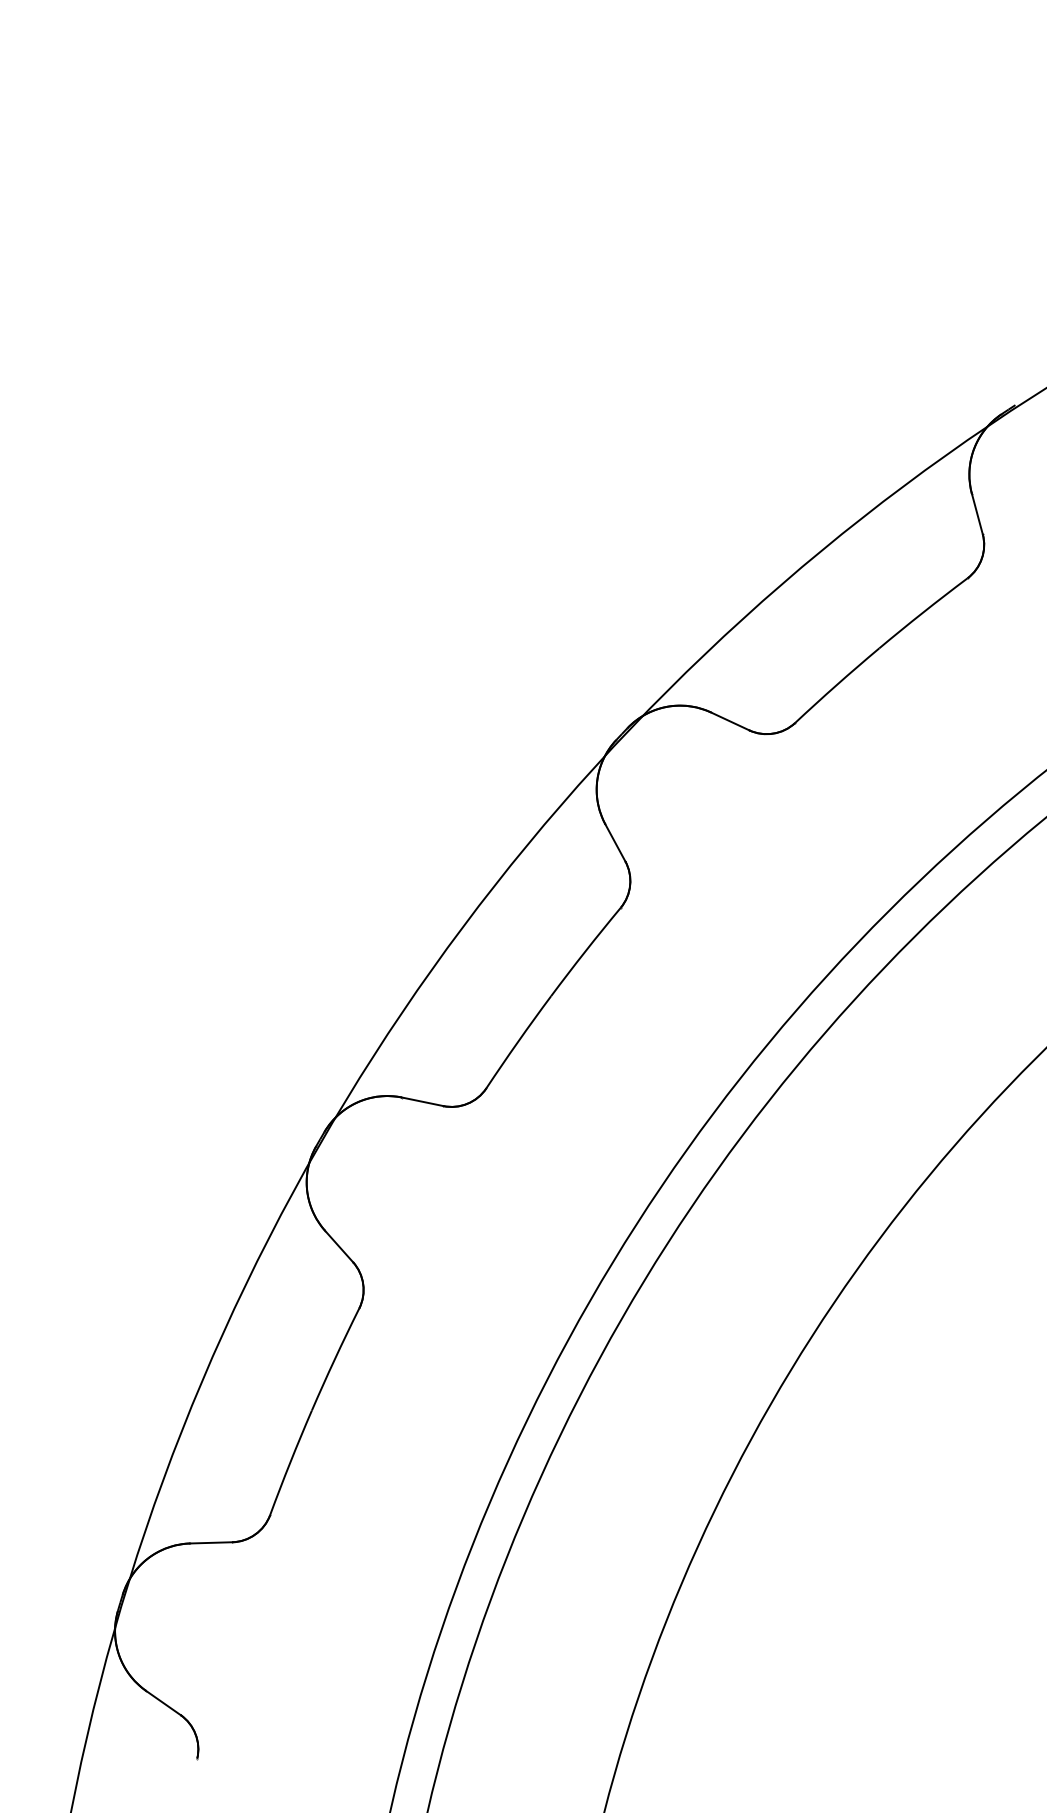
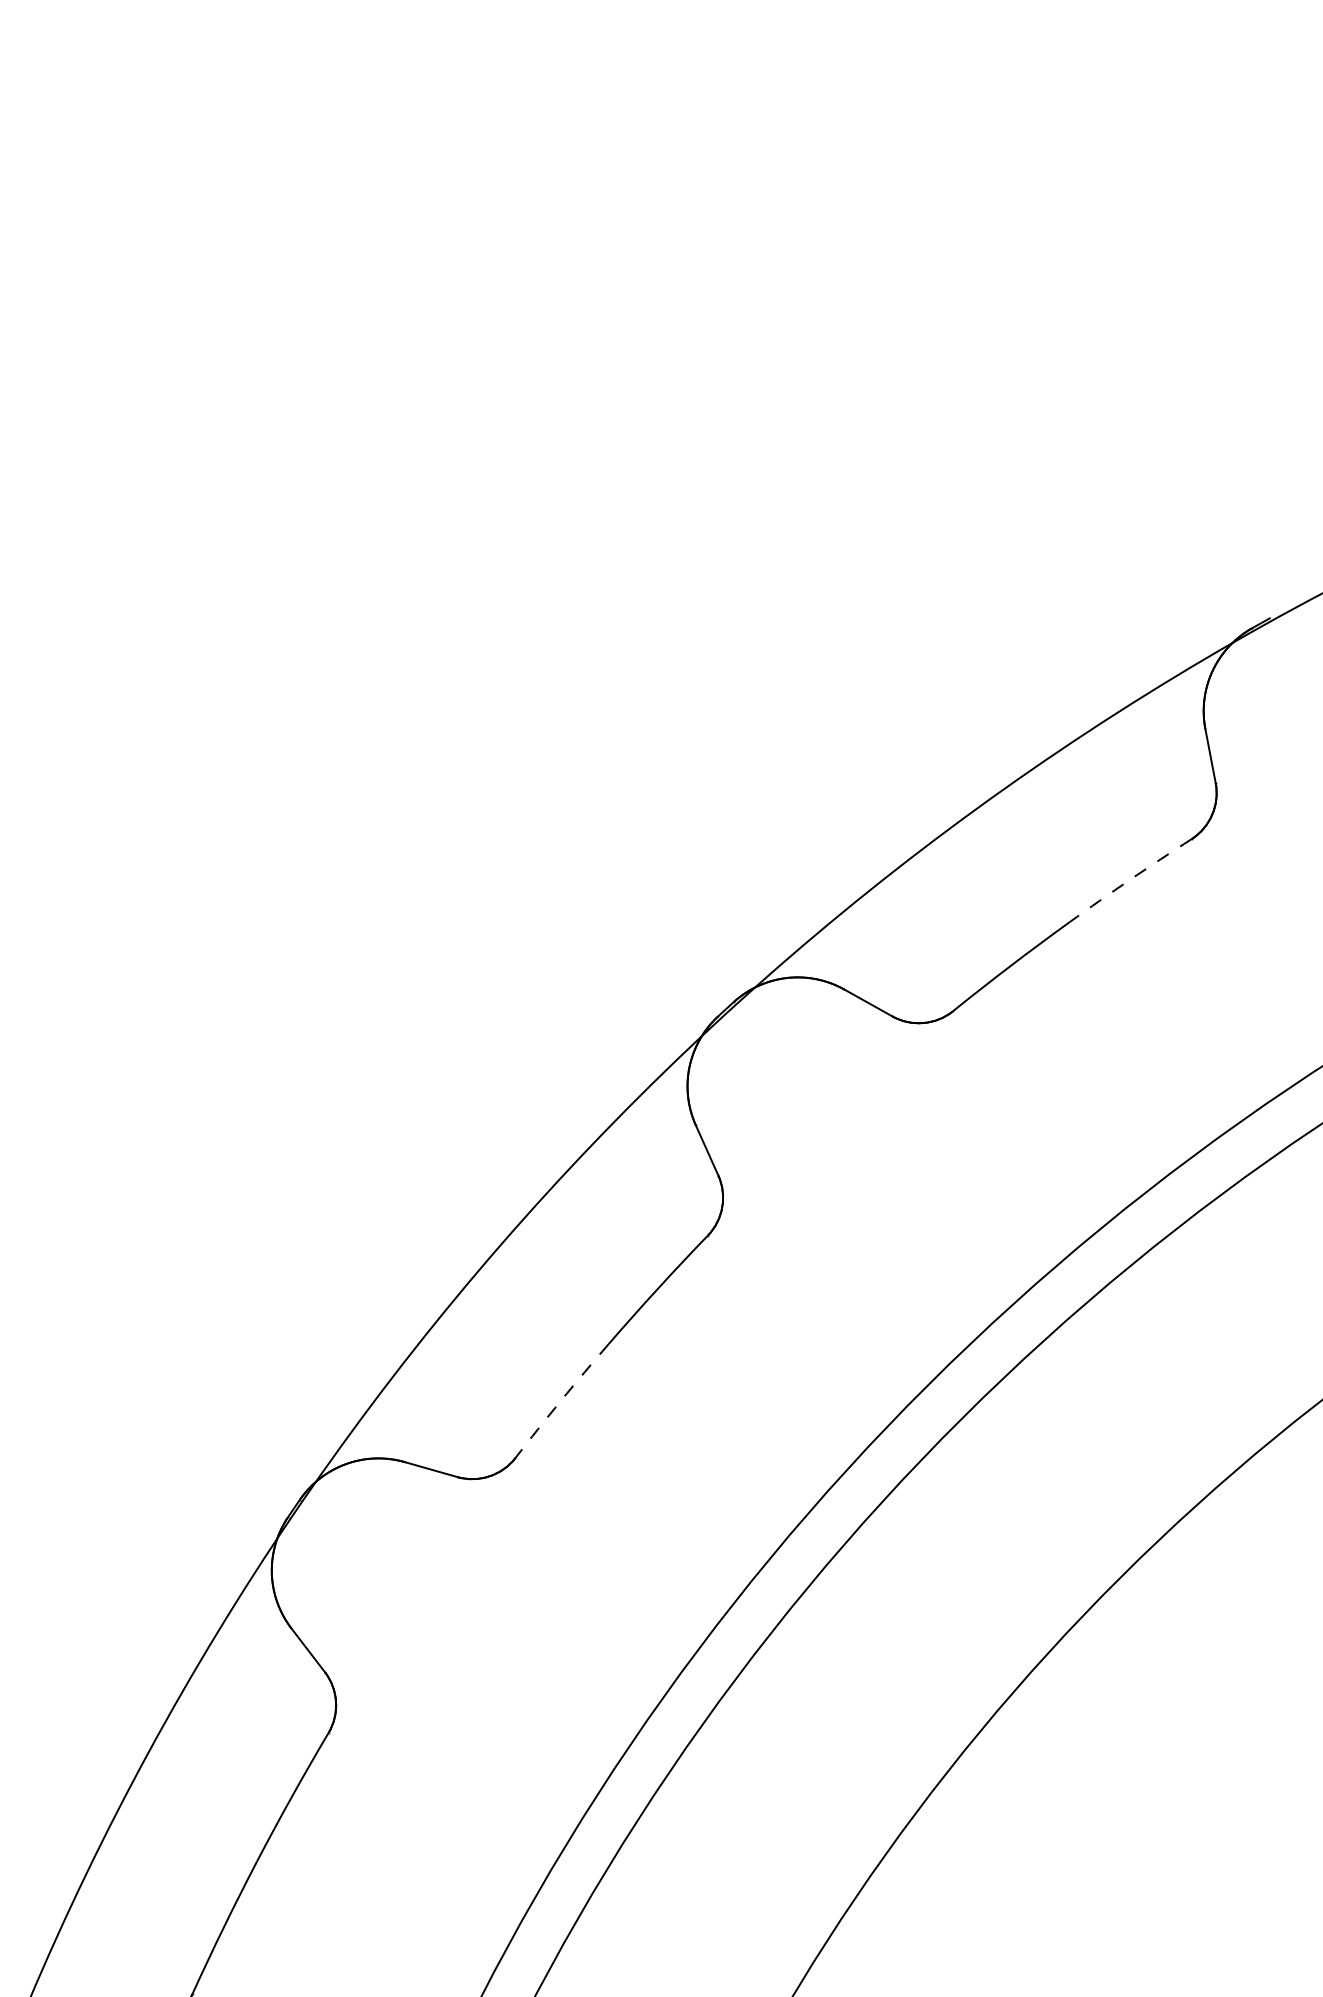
arc: (922, 612) -> (1129, 879), solid -> dashed
arc: (518, 1041) -> (561, 1400), solid -> dashed

